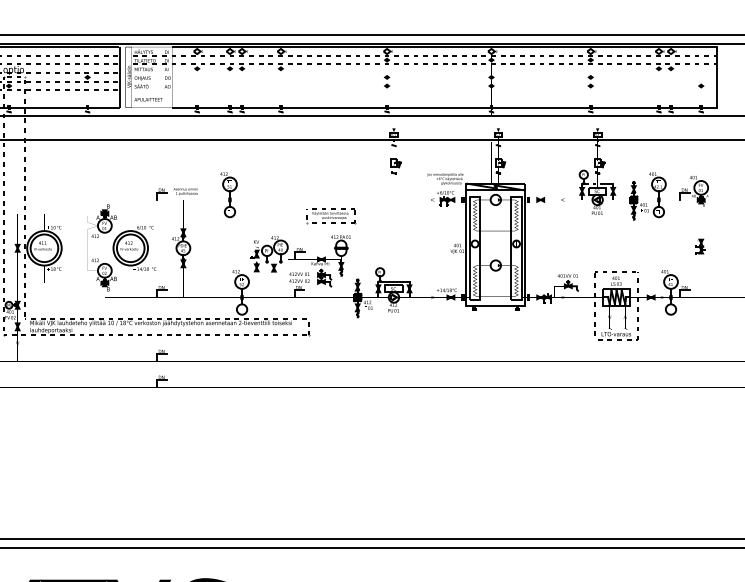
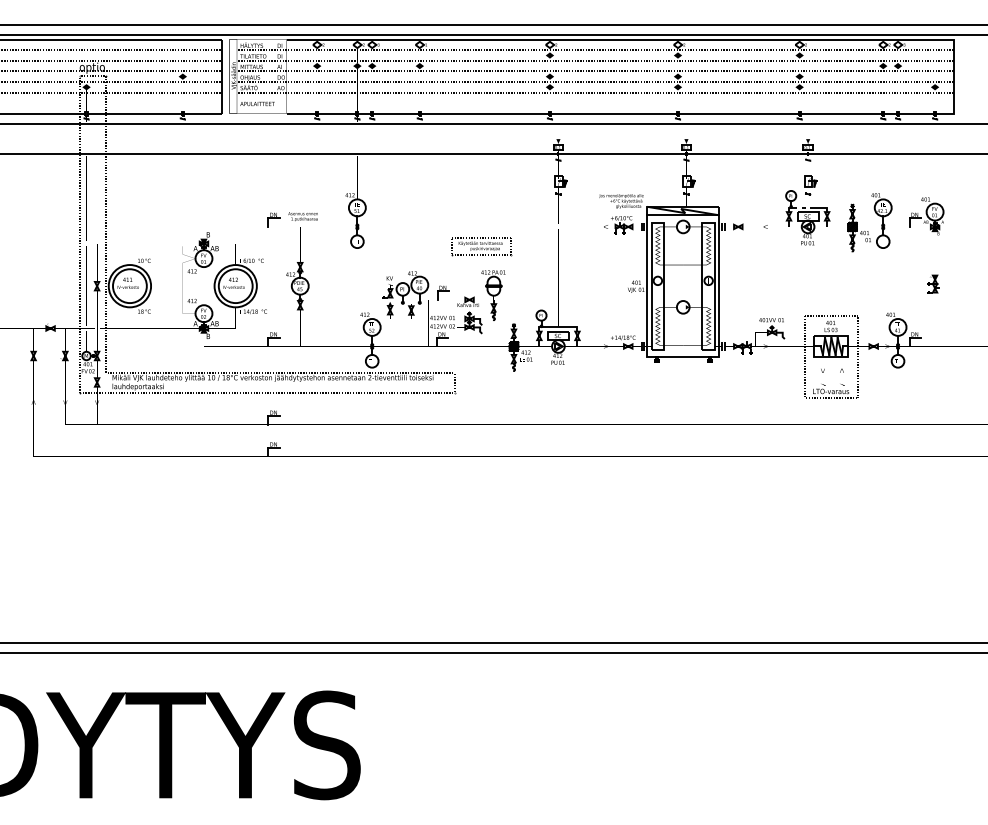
line: (424, 73) -> (595, 71), added
line: (424, 81) -> (595, 81), added
line: (424, 90) -> (595, 92), added

